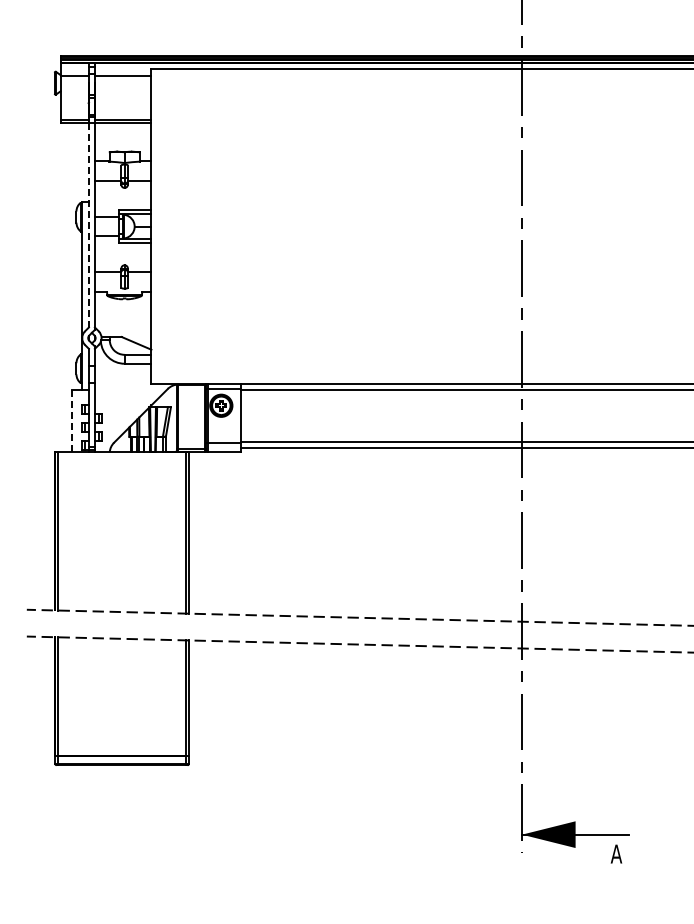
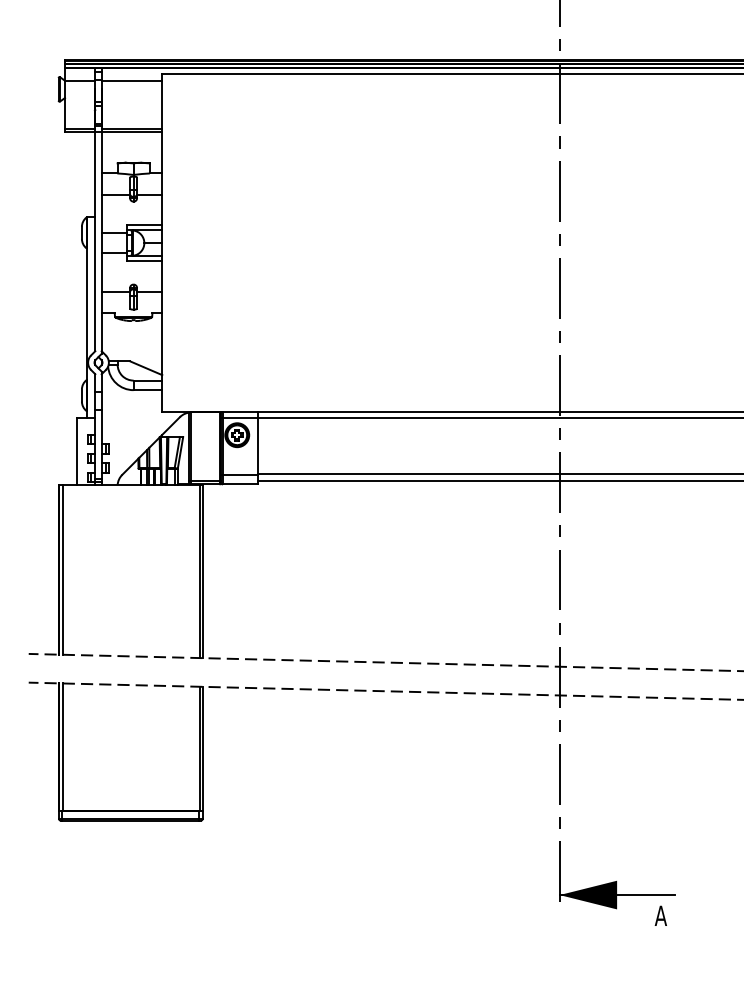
line: (88, 225) -> (94, 241), dashed -> solid
line: (71, 421) -> (76, 452), dashed -> solid

